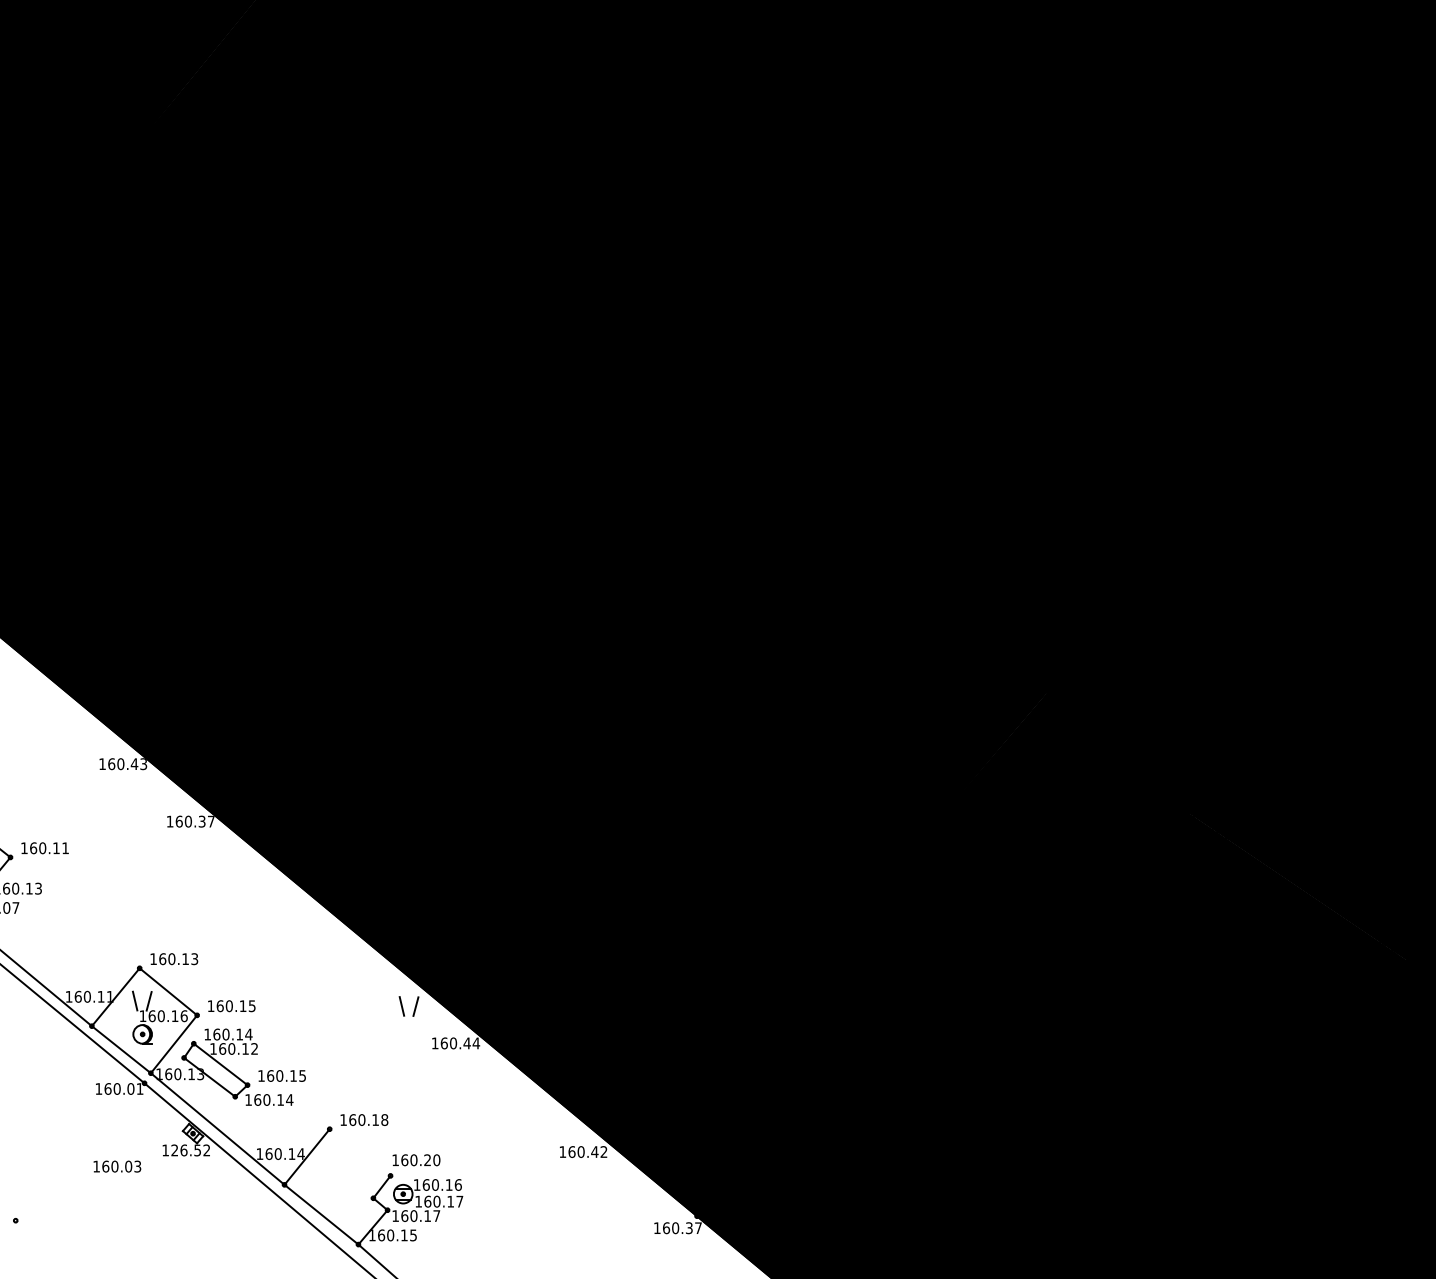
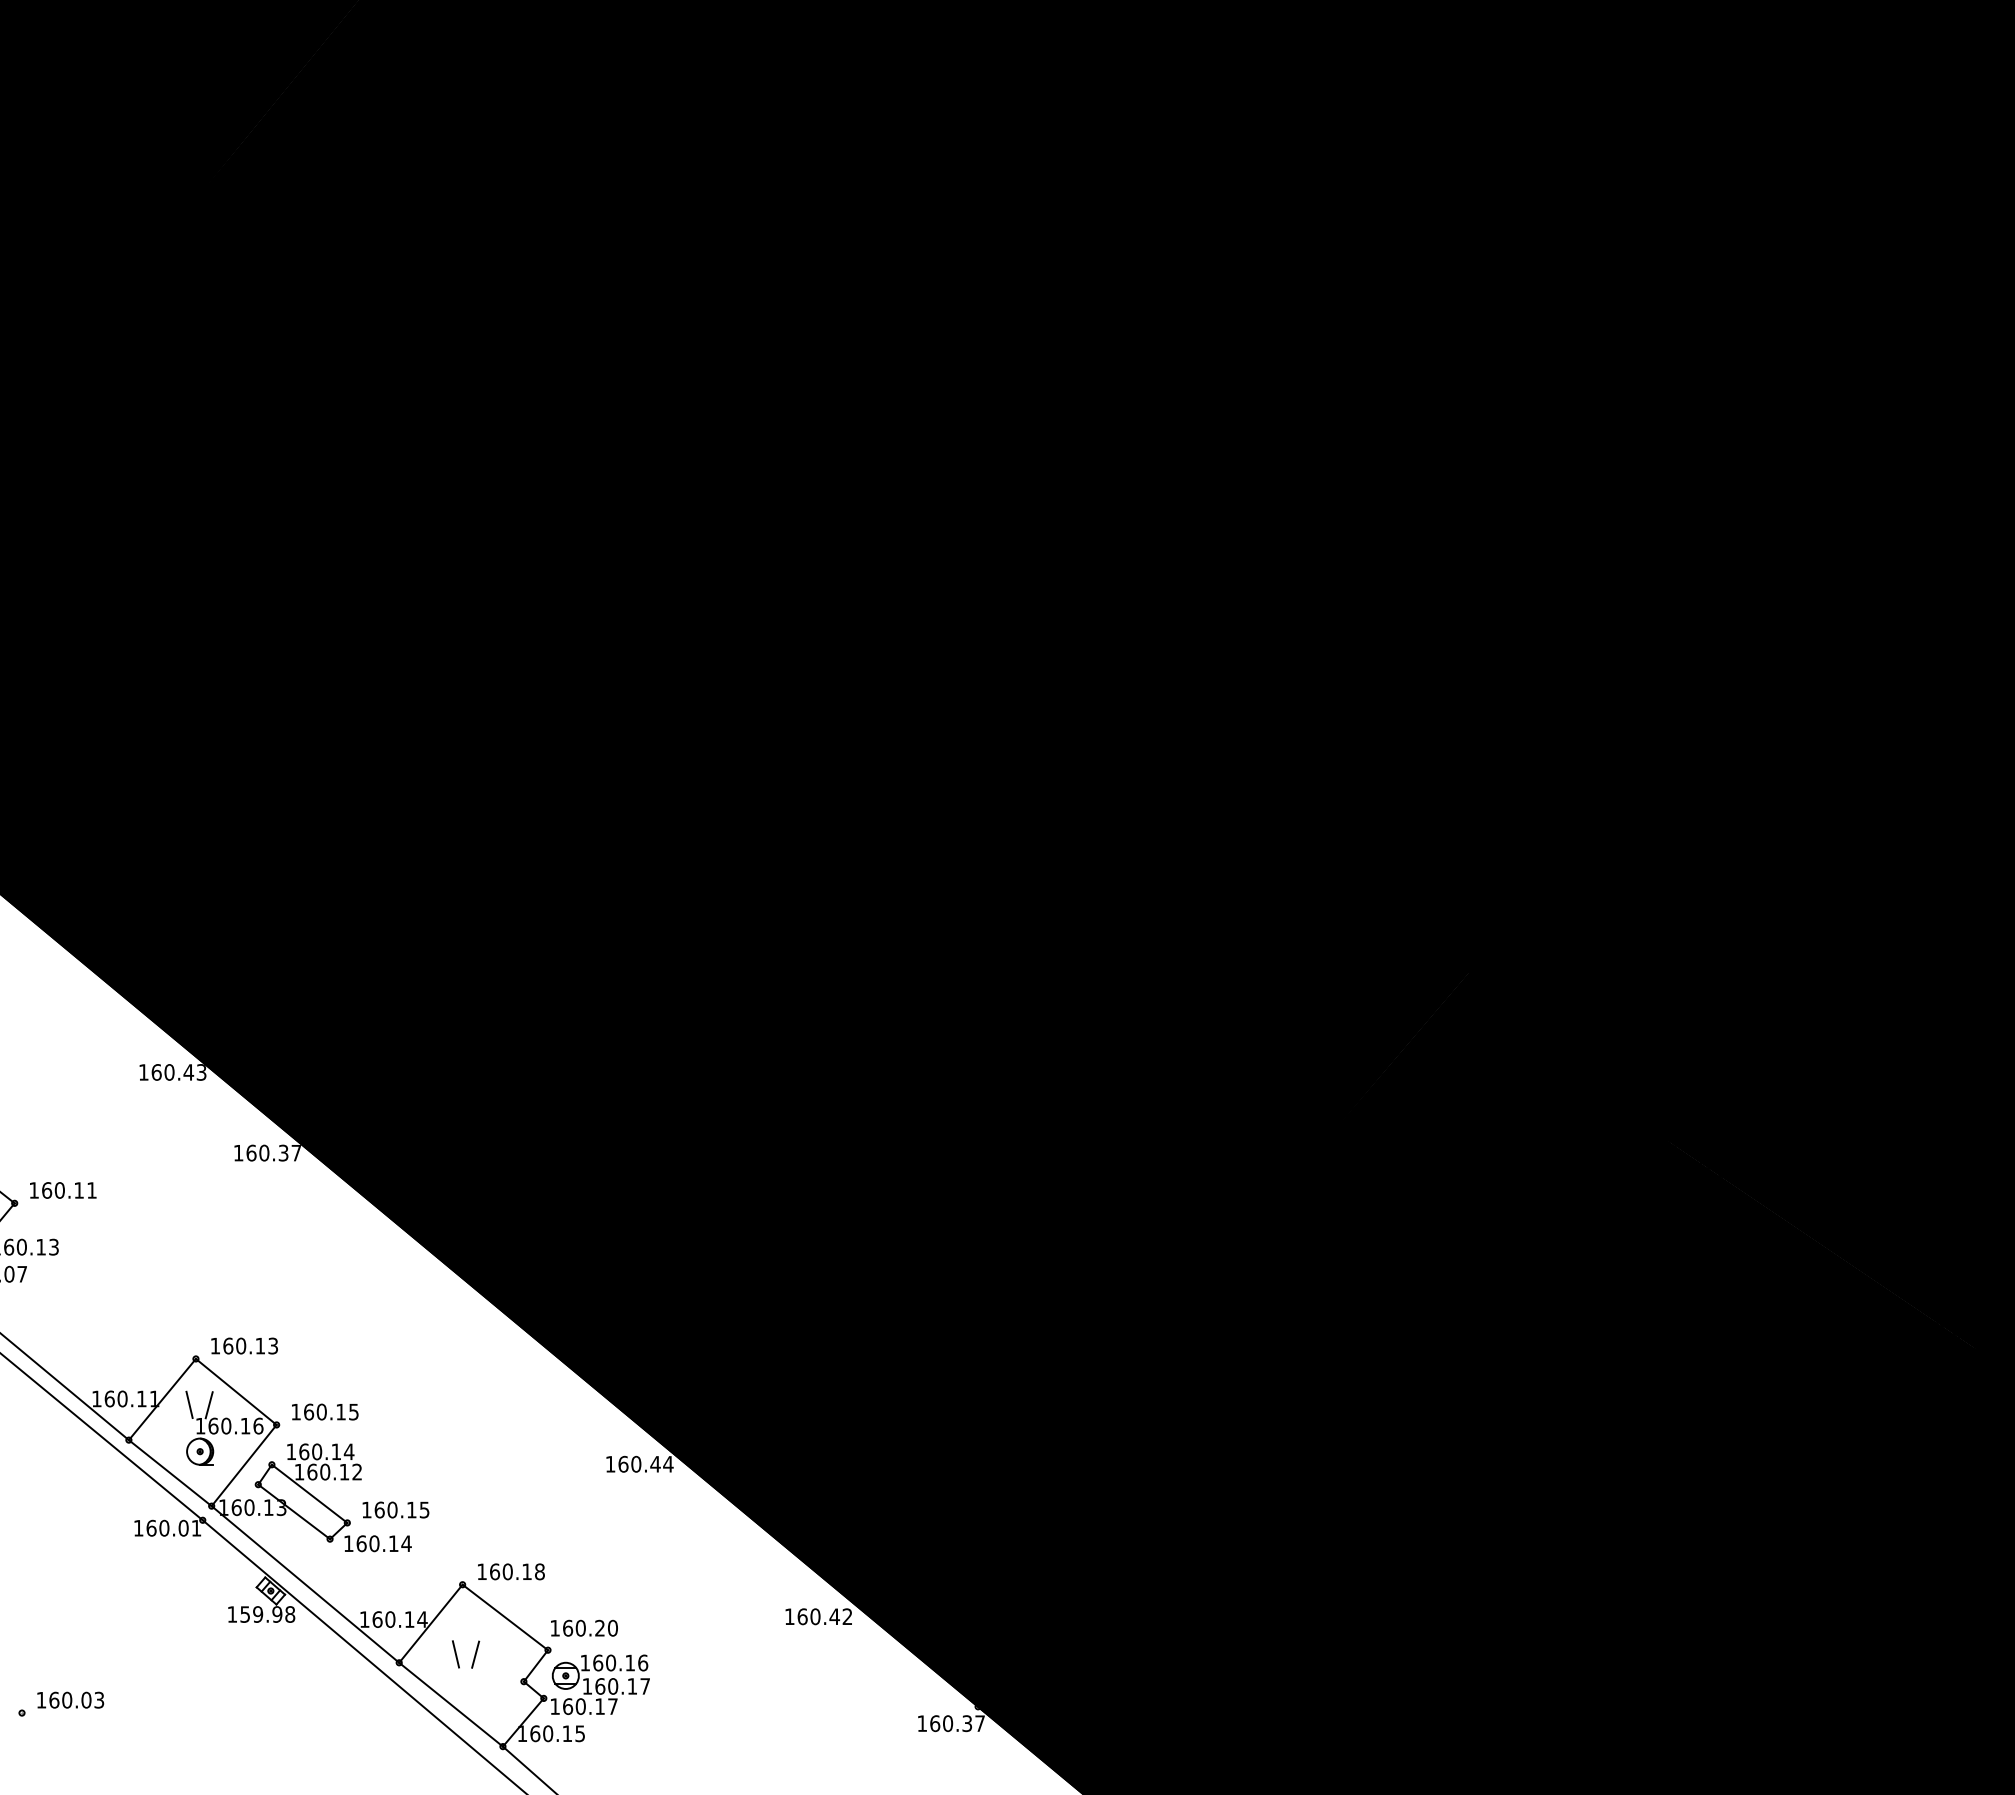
part: (415, 1006) -> (474, 1654), moved
text: (190, 1150) -> (267, 1614), 126.52 -> 159.98
line: (360, 1152) -> (505, 1617), added
text: (117, 1166) -> (70, 1699), moved

